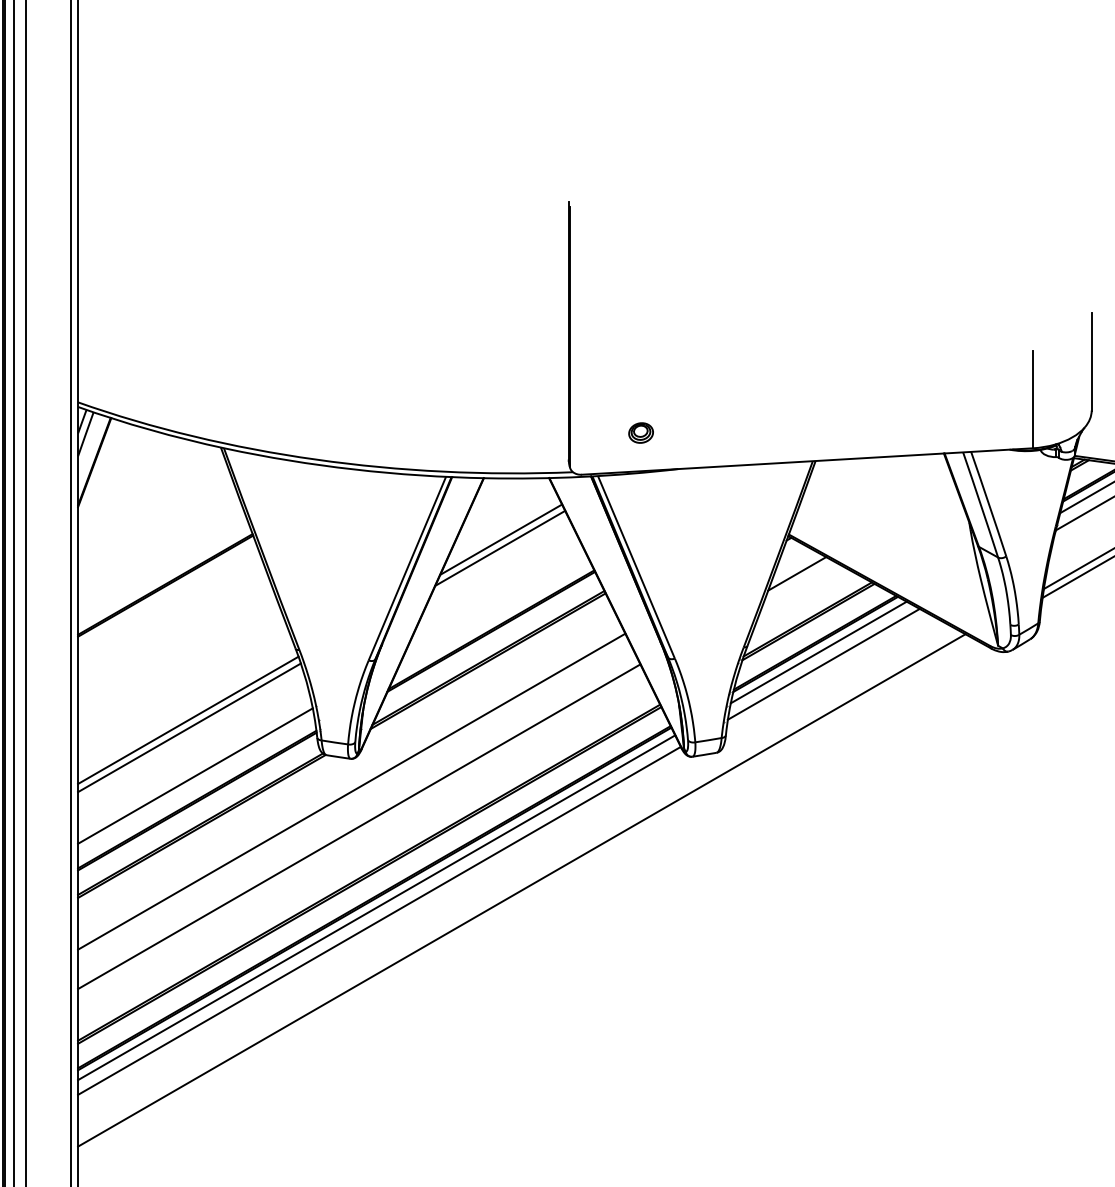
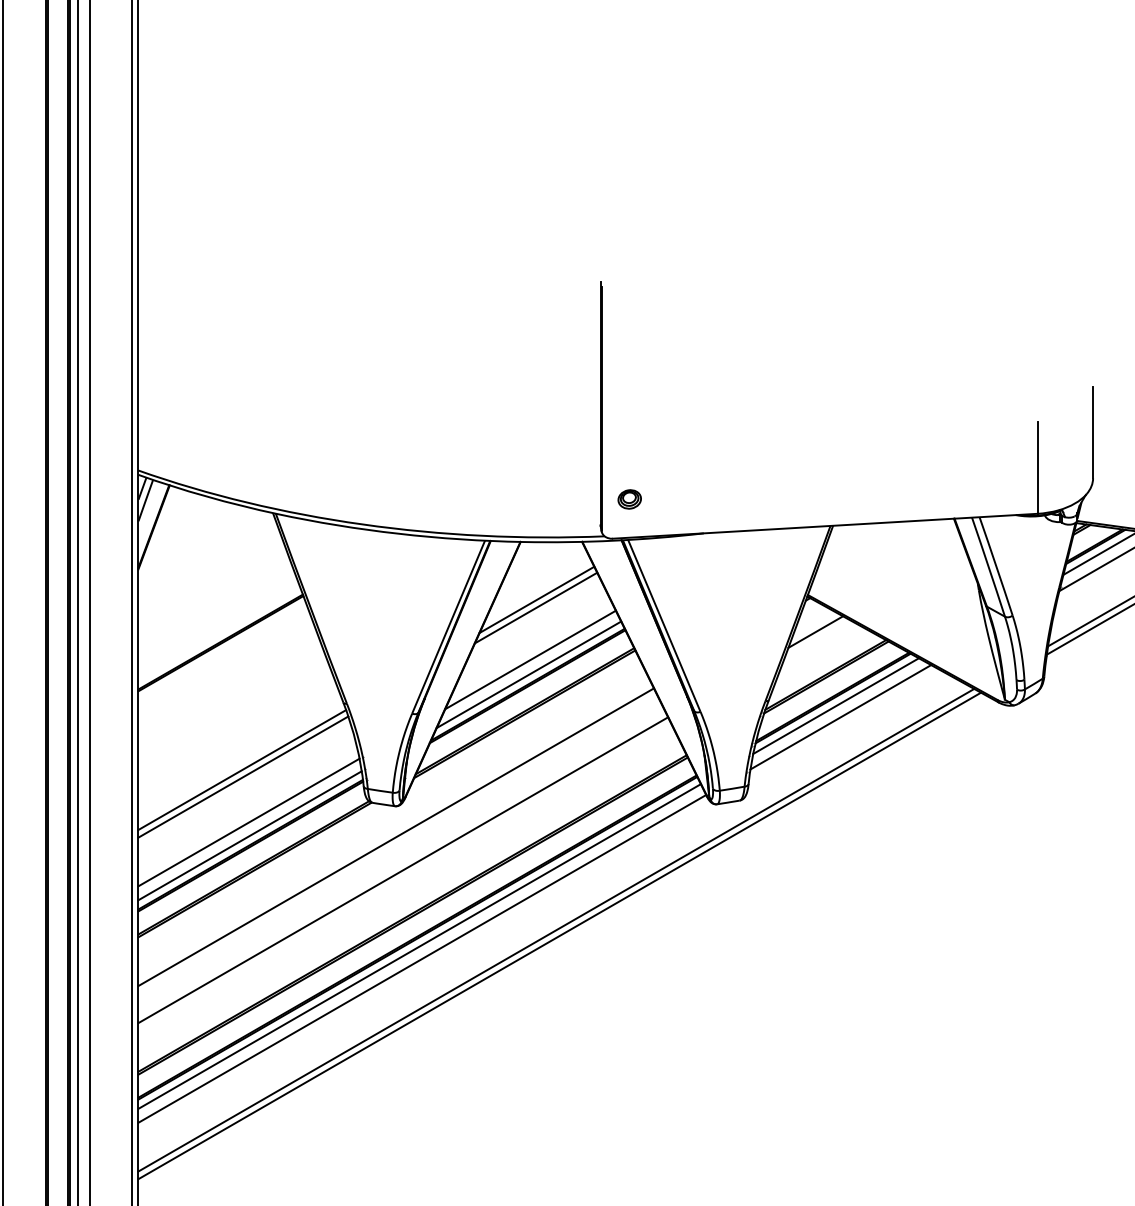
part: (640, 433) -> (629, 499), moved
line: (494, 602) -> (530, 659), added
line: (492, 618) -> (528, 674), added
line: (195, 789) -> (249, 835), added
line: (525, 896) -> (559, 935), added

